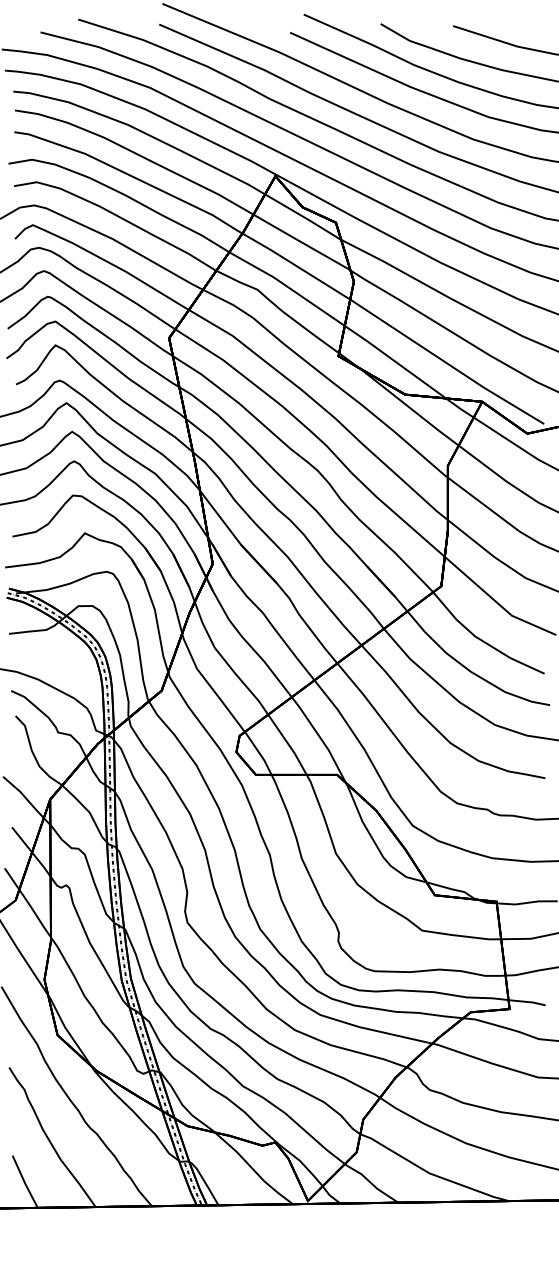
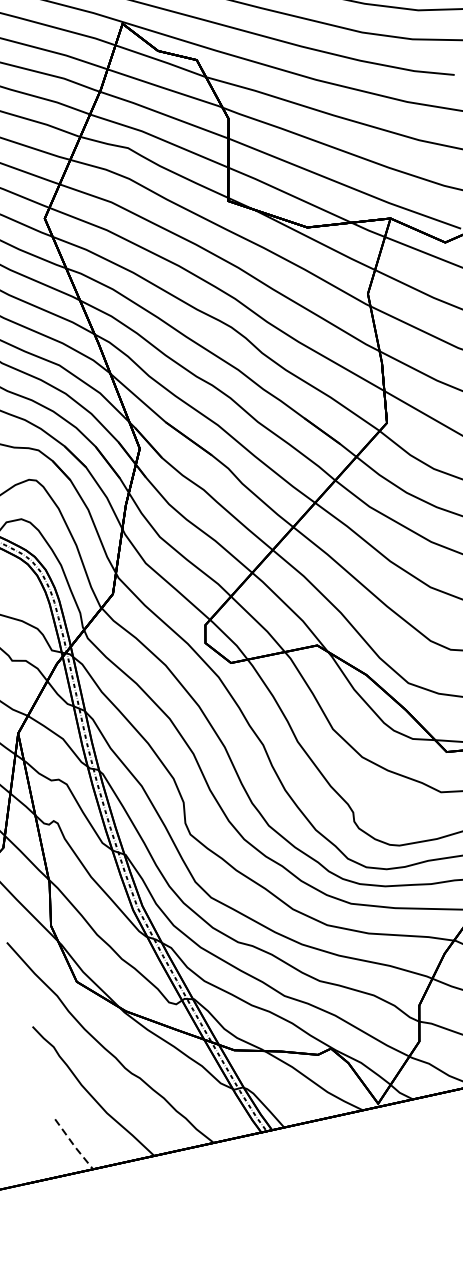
line: (24, 1182) -> (73, 1145), solid -> dashed

